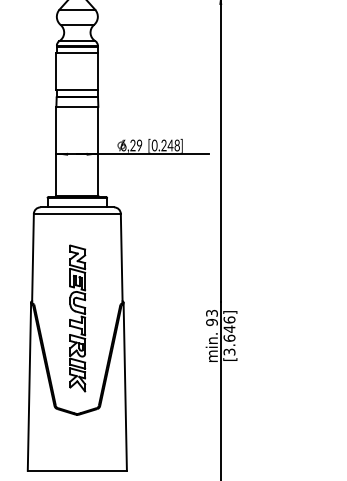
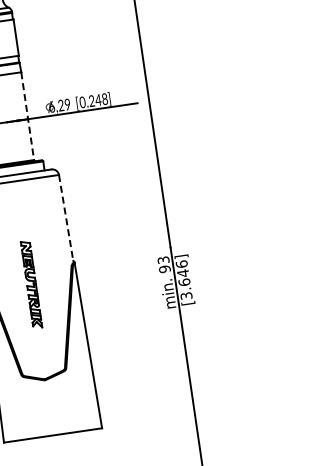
line: (98, 151) -> (27, 116), solid -> dashed
line: (121, 258) -> (66, 219), solid -> dashed
part: (77, 318) -> (31, 284), size x0.6

